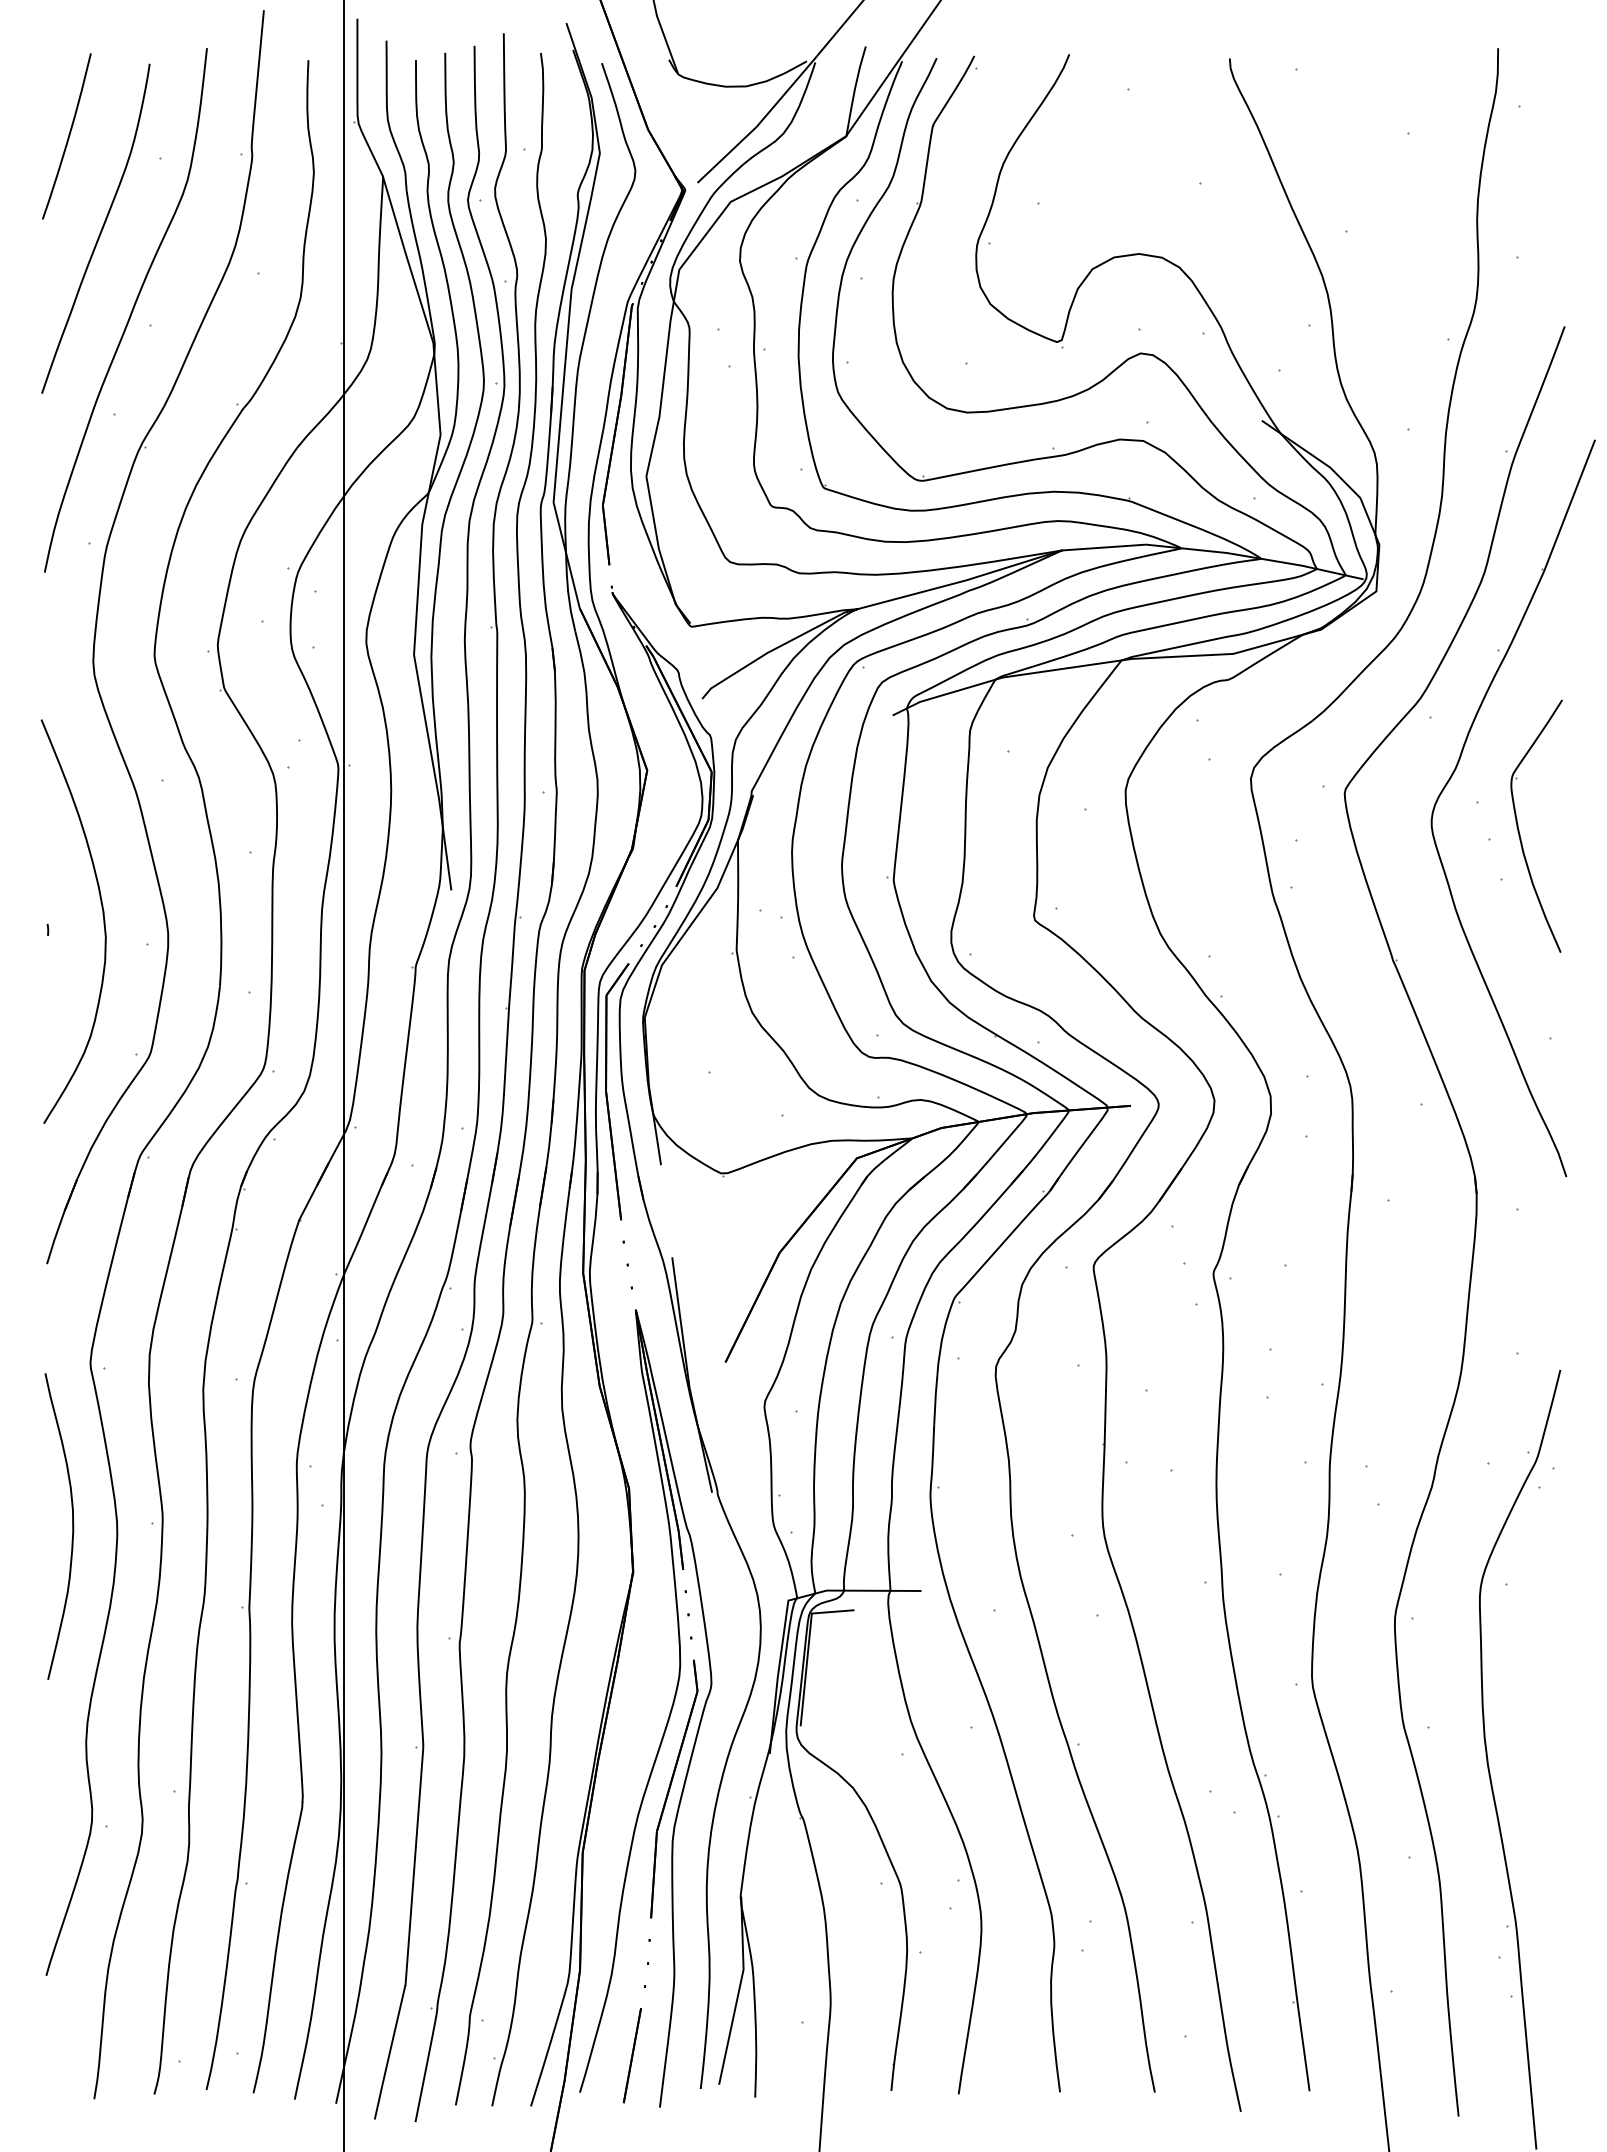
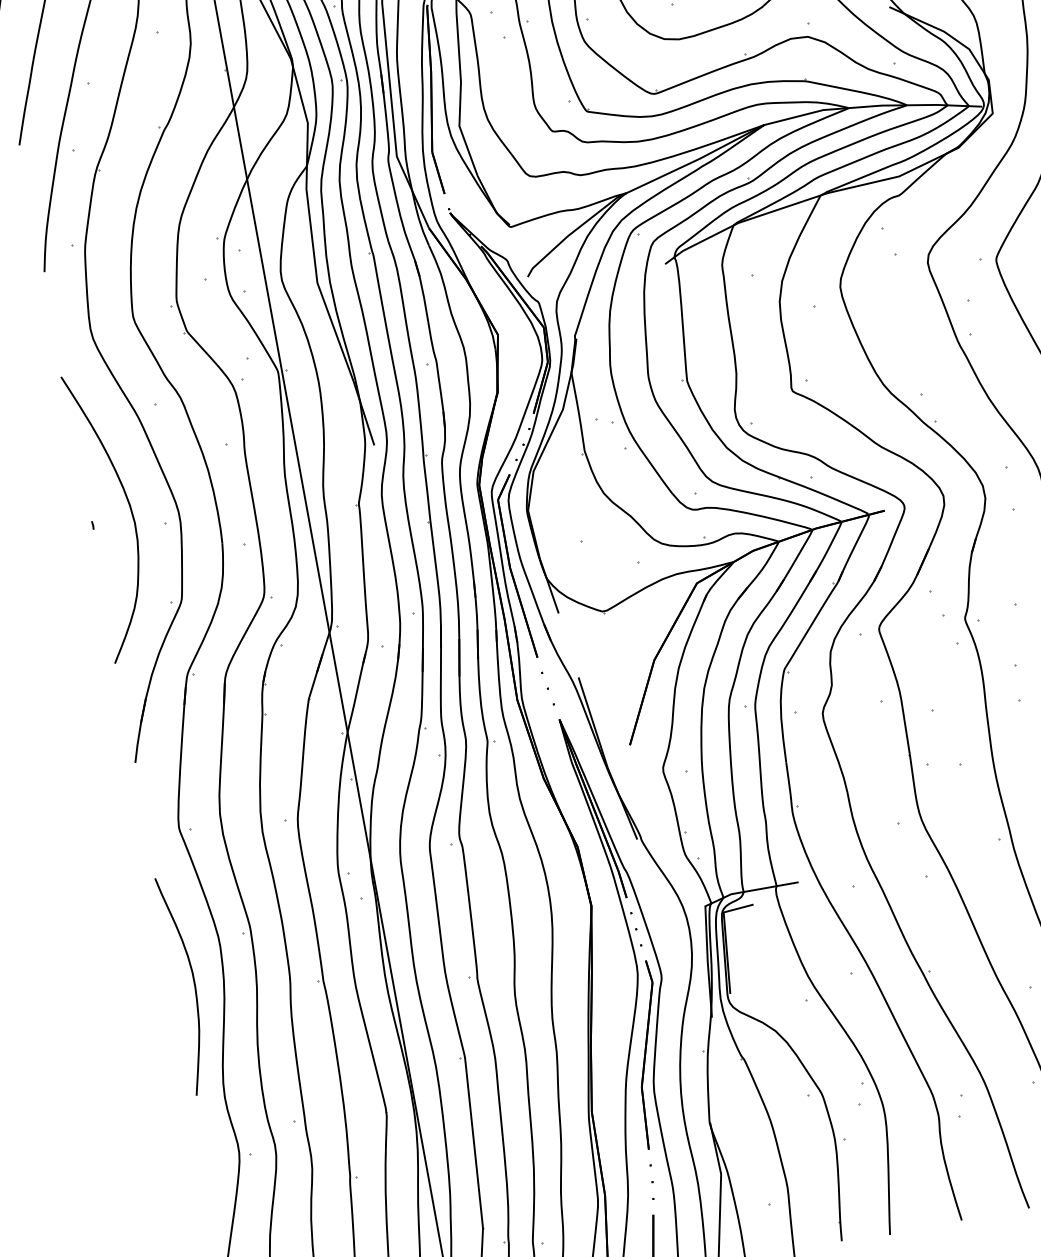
curve: (72, 1526) -> (194, 983), moved

